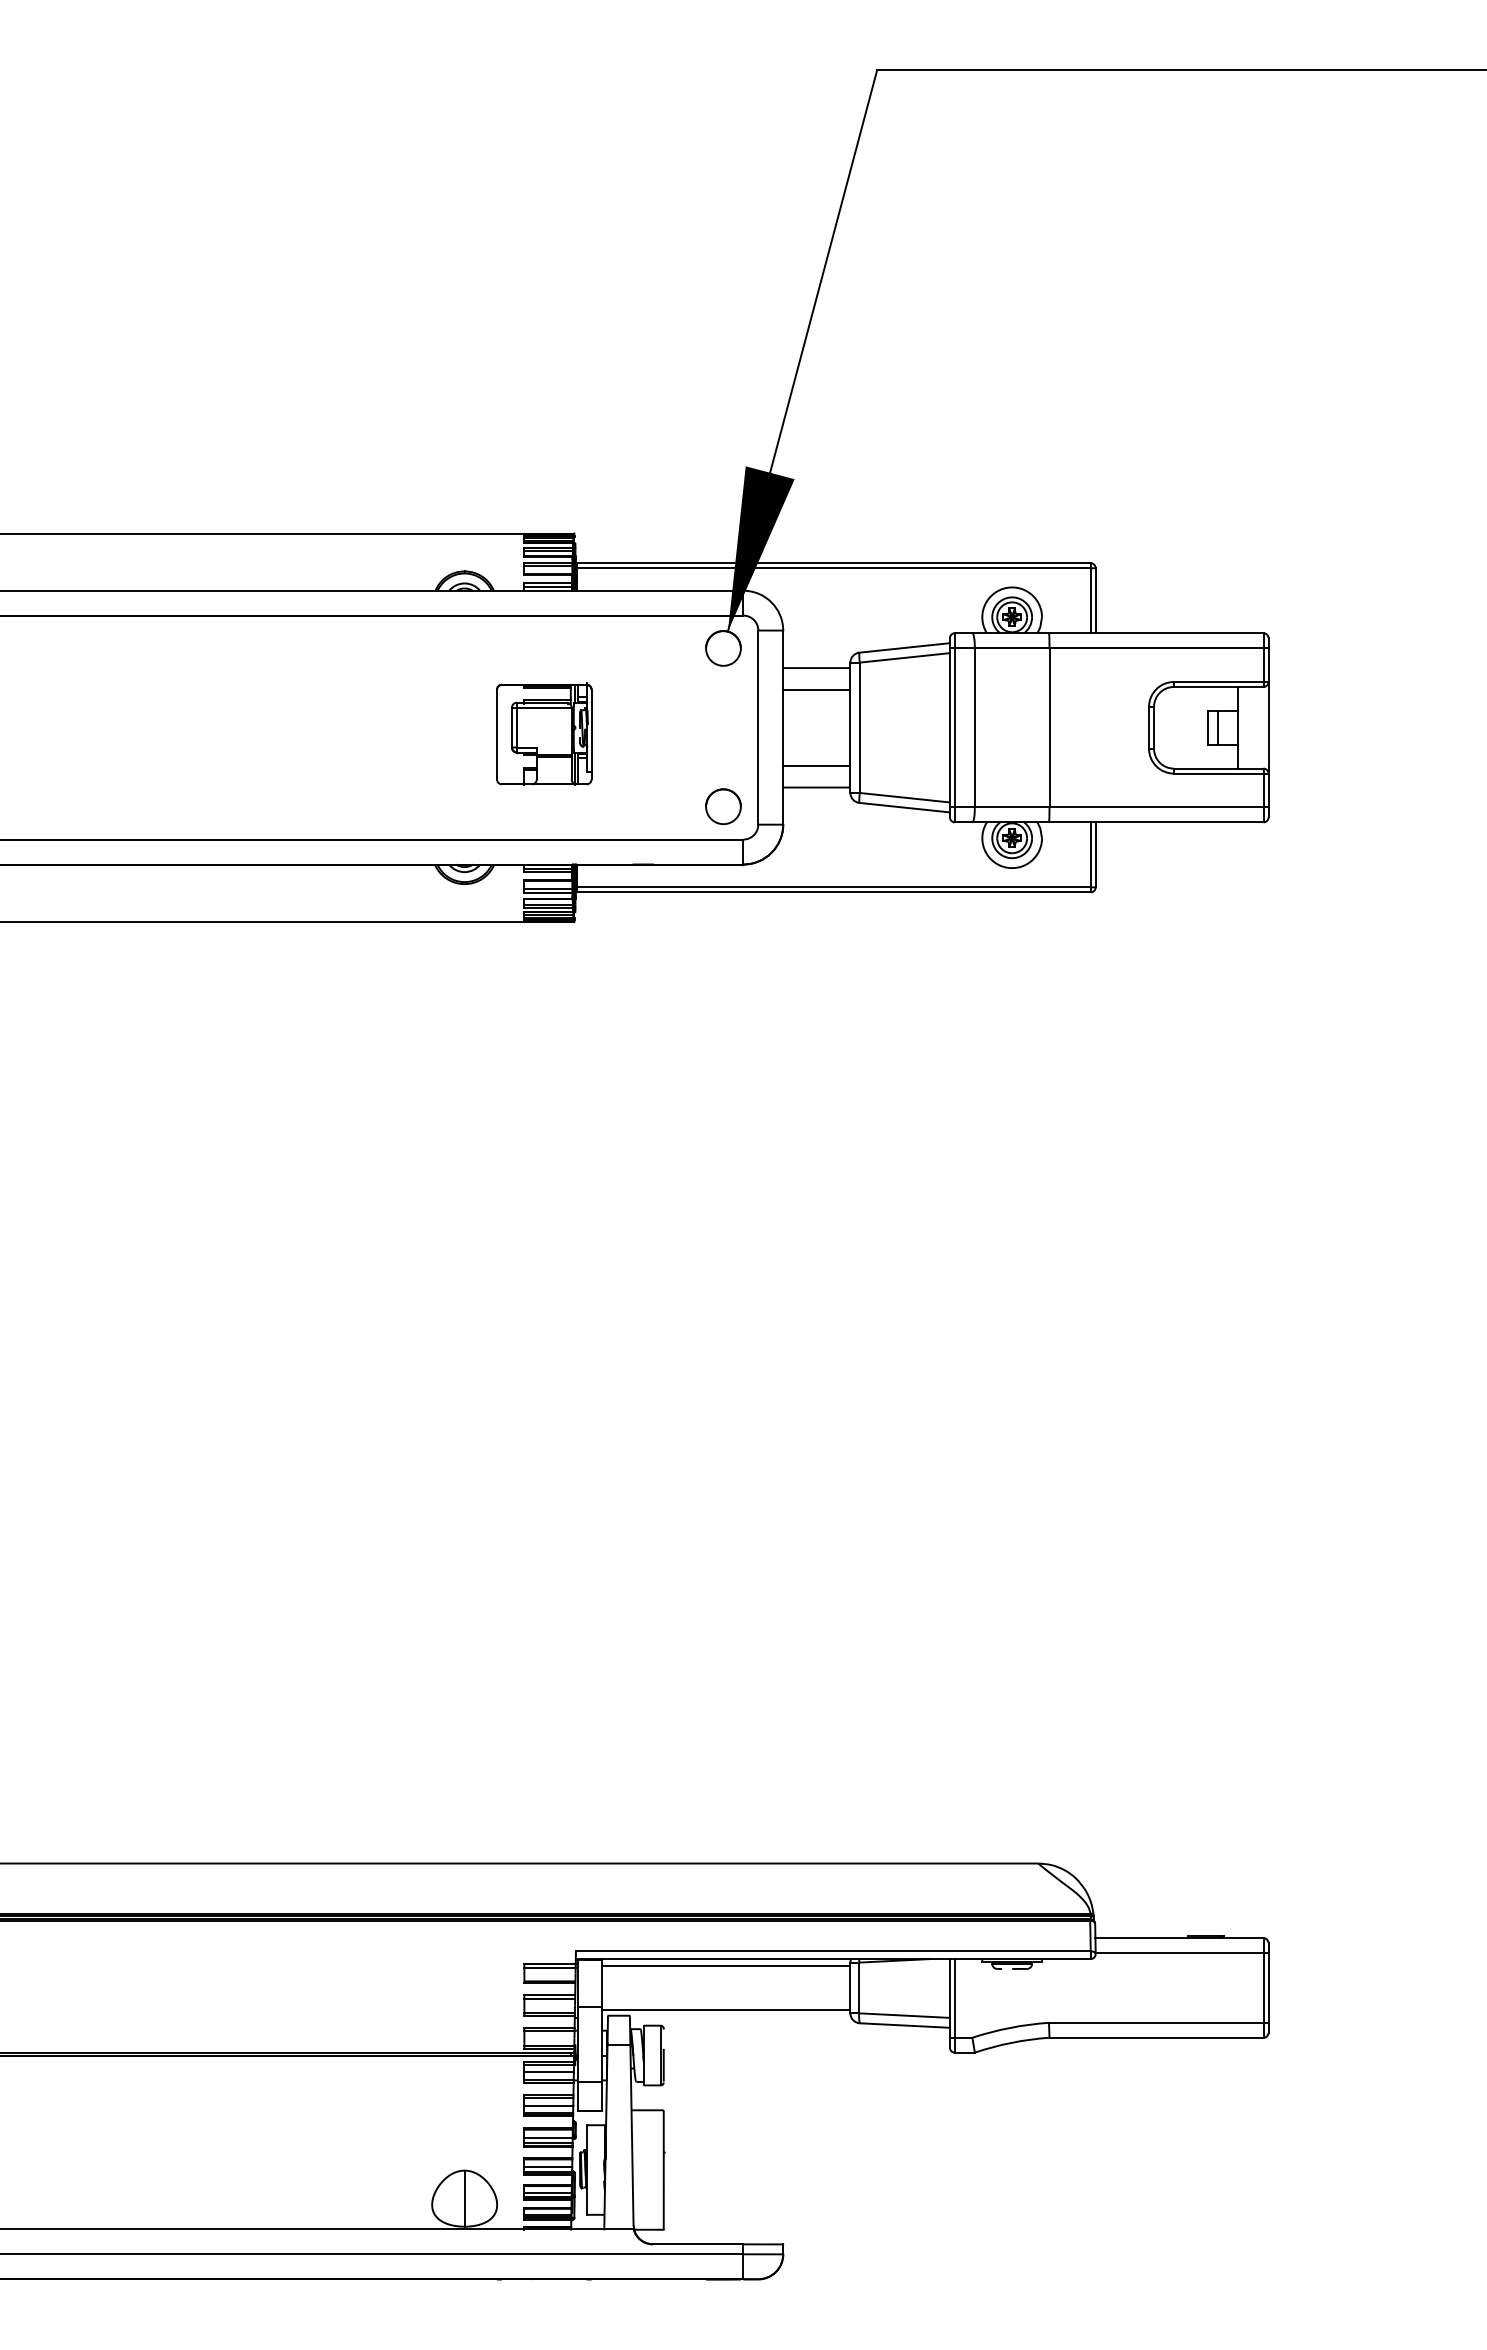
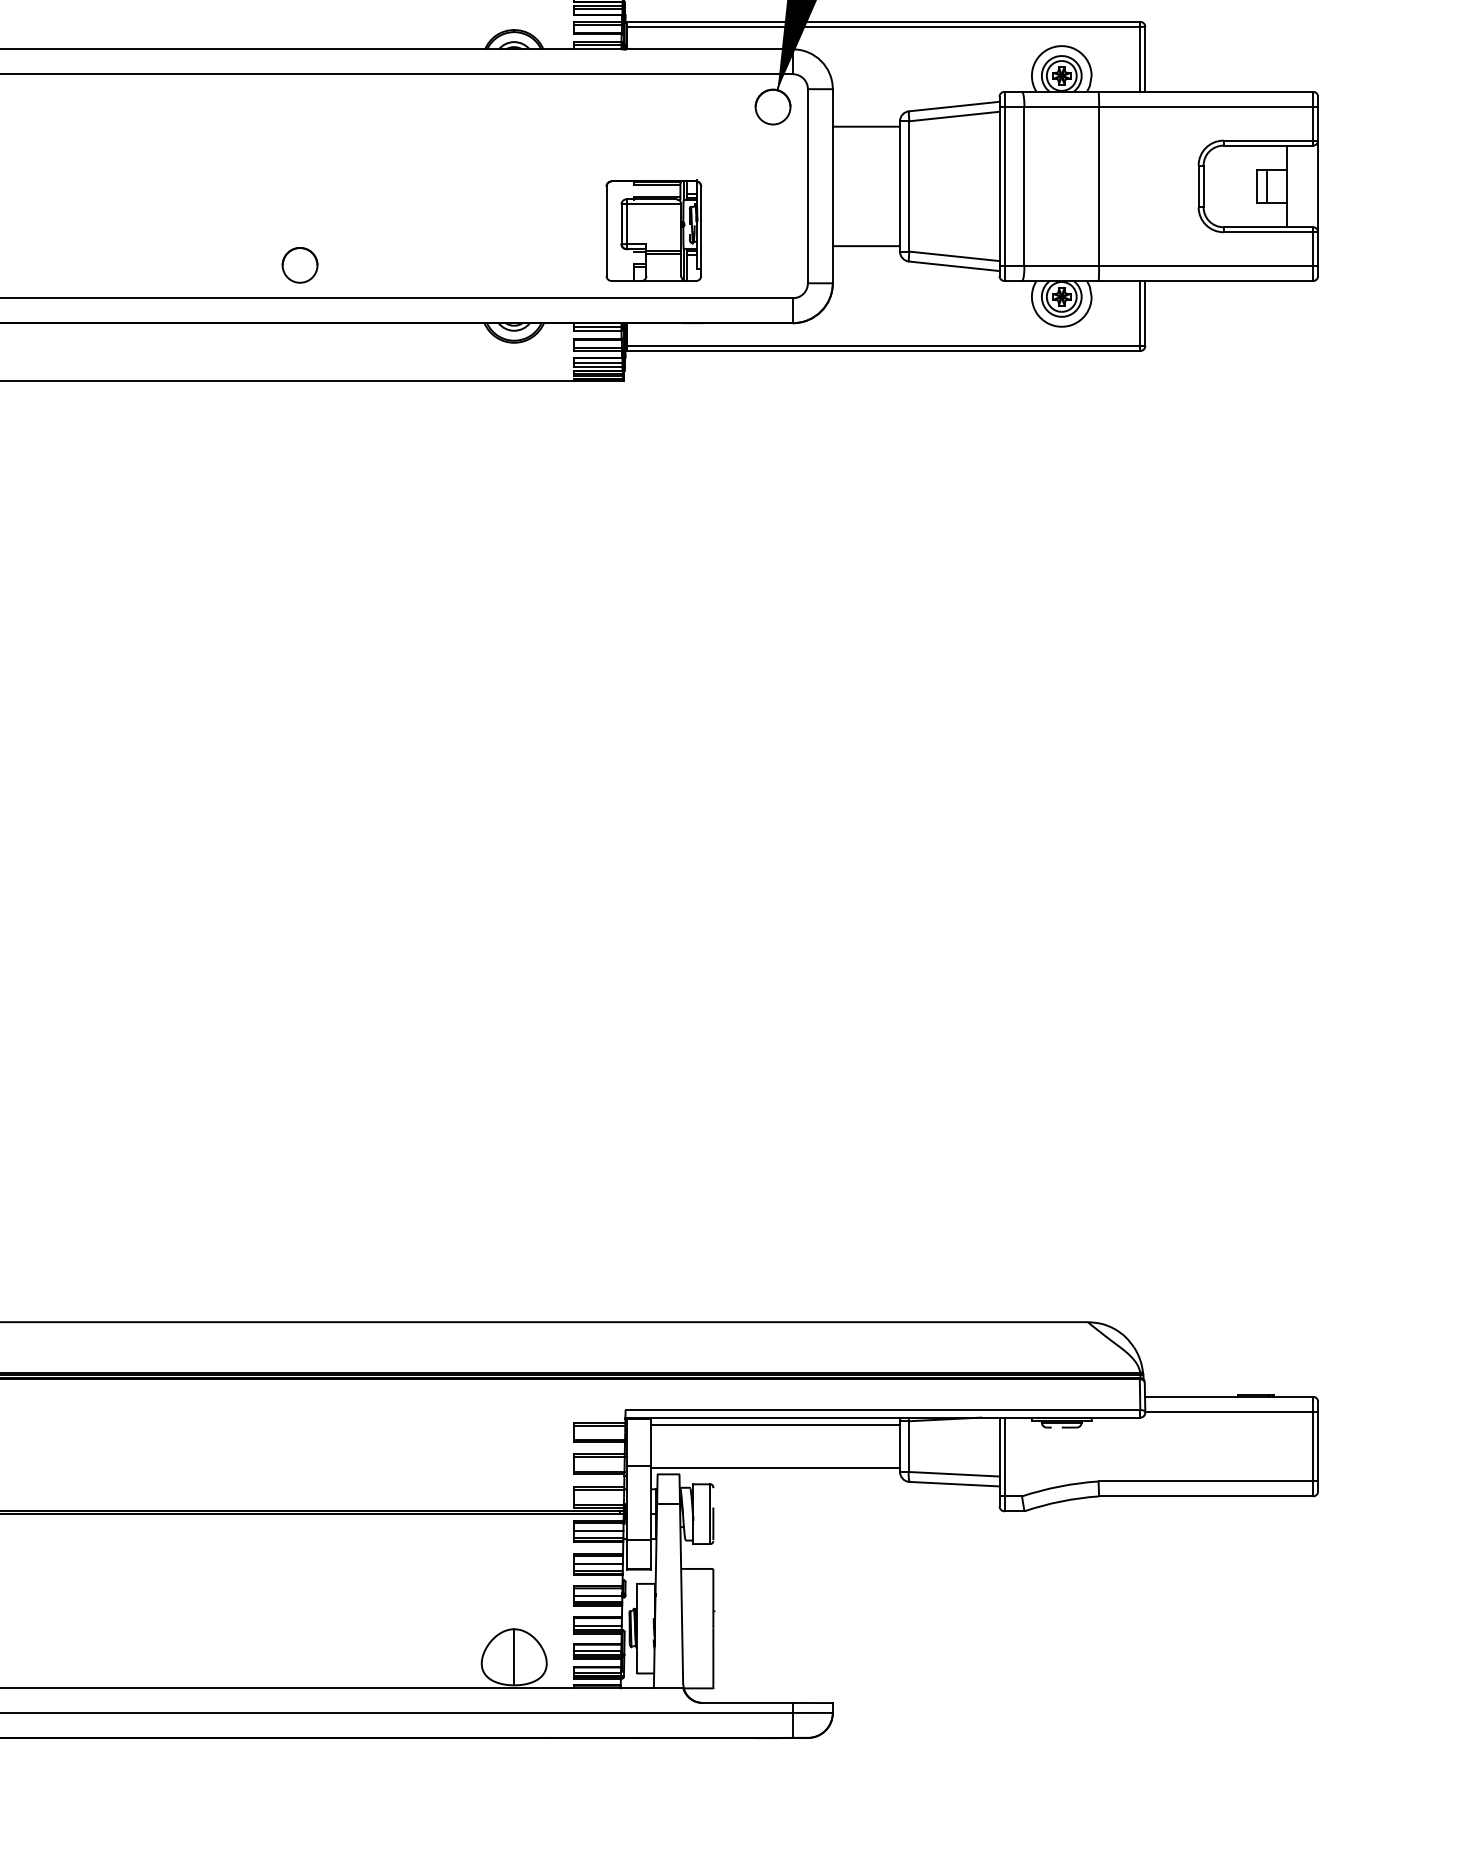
line: (816, 689) -> (866, 148), removed
part: (544, 733) -> (654, 230), moved
line: (816, 765) -> (866, 224), removed
circle: (723, 806) -> (300, 265), moved

